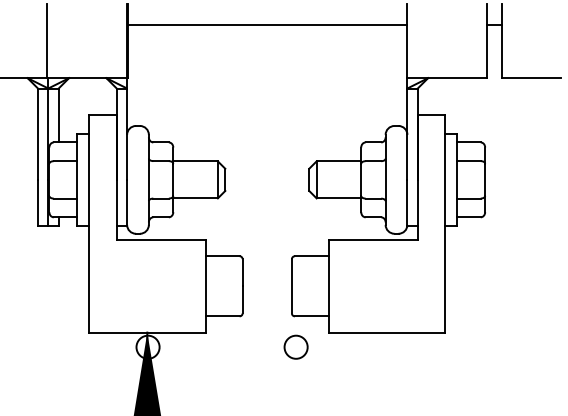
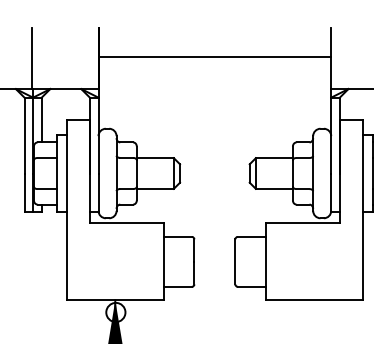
line: (267, 24) -> (215, 56), moved
circle: (295, 346) -> (238, 311), removed

